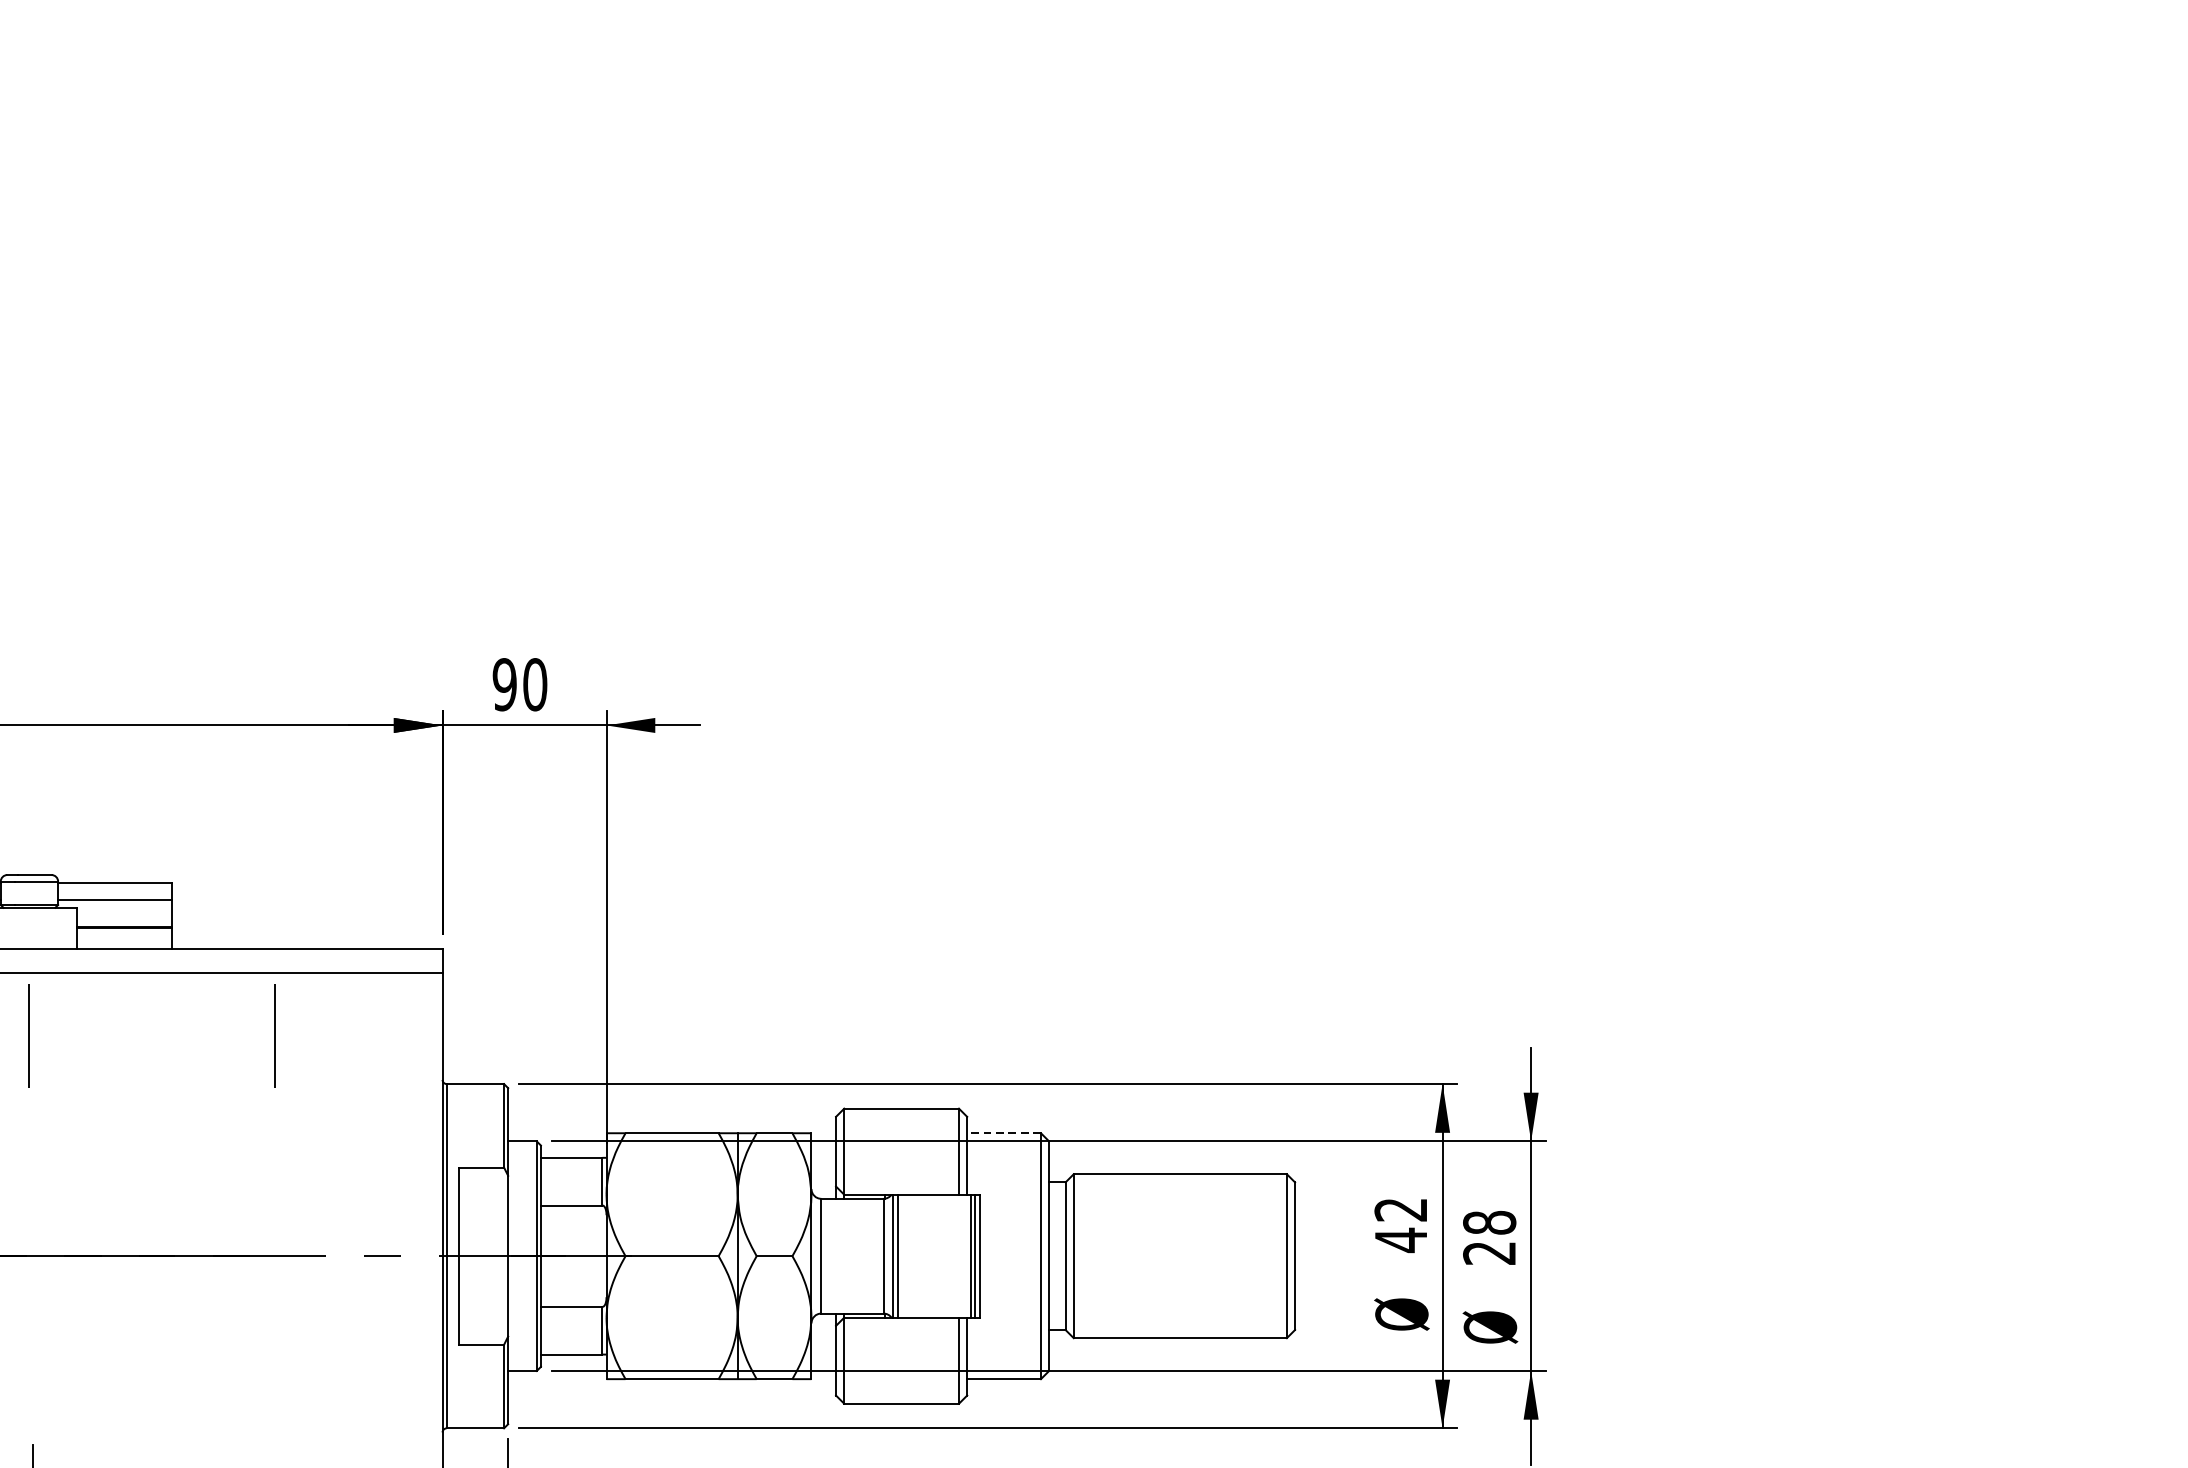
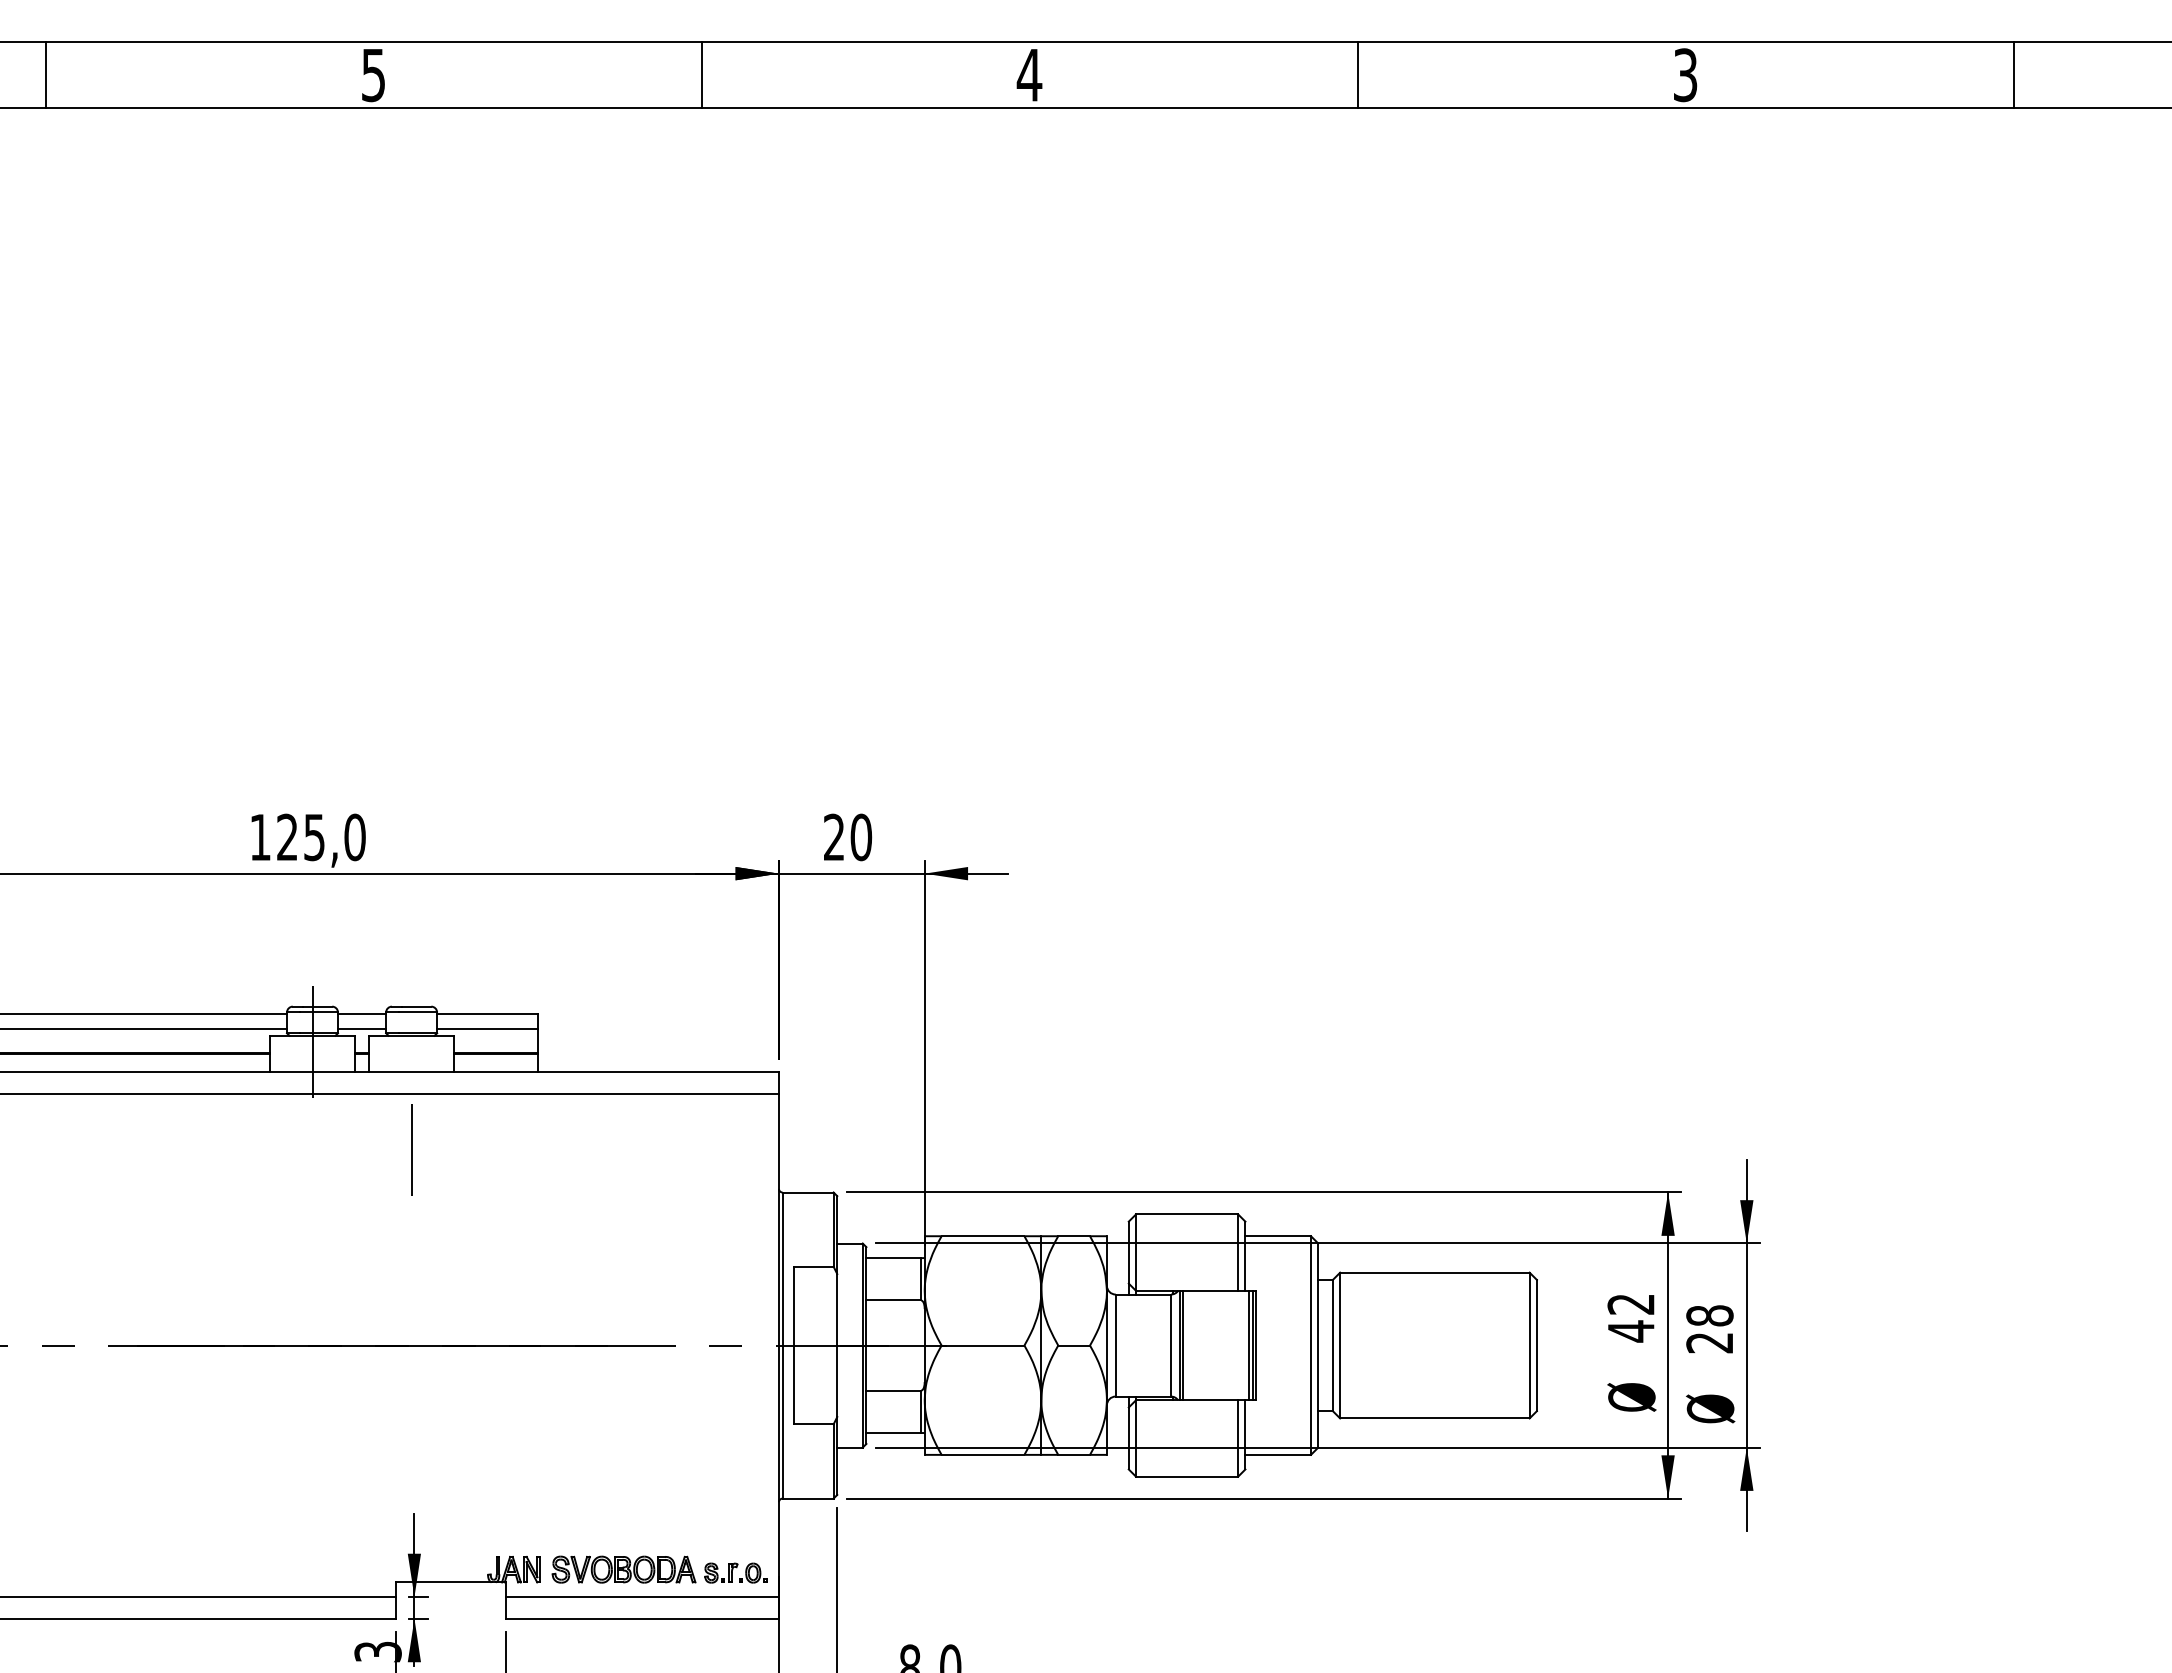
text: (503, 684) -> (833, 837), 90 -> 20
line: (274, 1035) -> (629, 1149), removed
line: (1004, 1133) -> (1278, 1236), dashed -> solid

